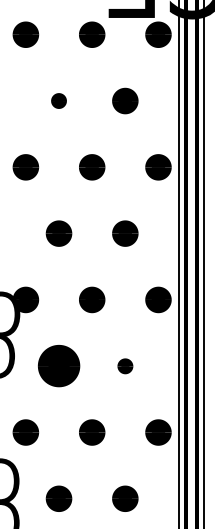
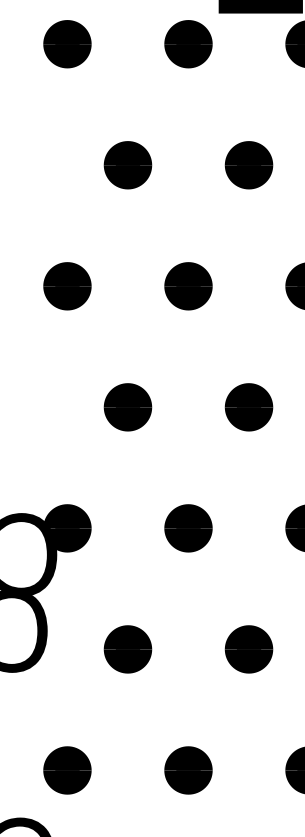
part: (58, 100) -> (126, 164), size x1.67
part: (58, 366) -> (126, 649), size x0.62
part: (125, 366) -> (249, 649), size x1.67

